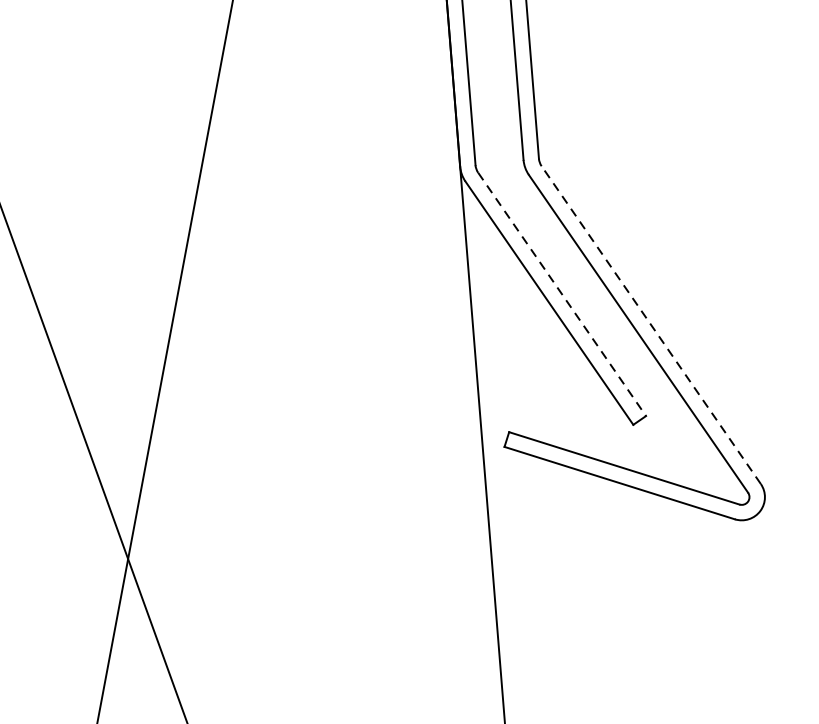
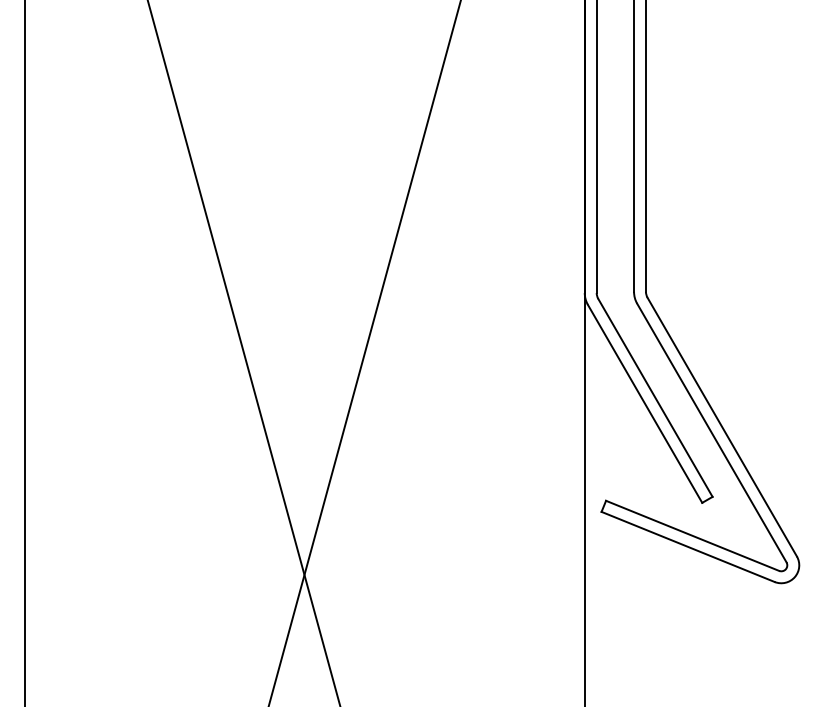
line: (562, 295) -> (655, 398), dashed -> solid
line: (650, 324) -> (721, 426), dashed -> solid

